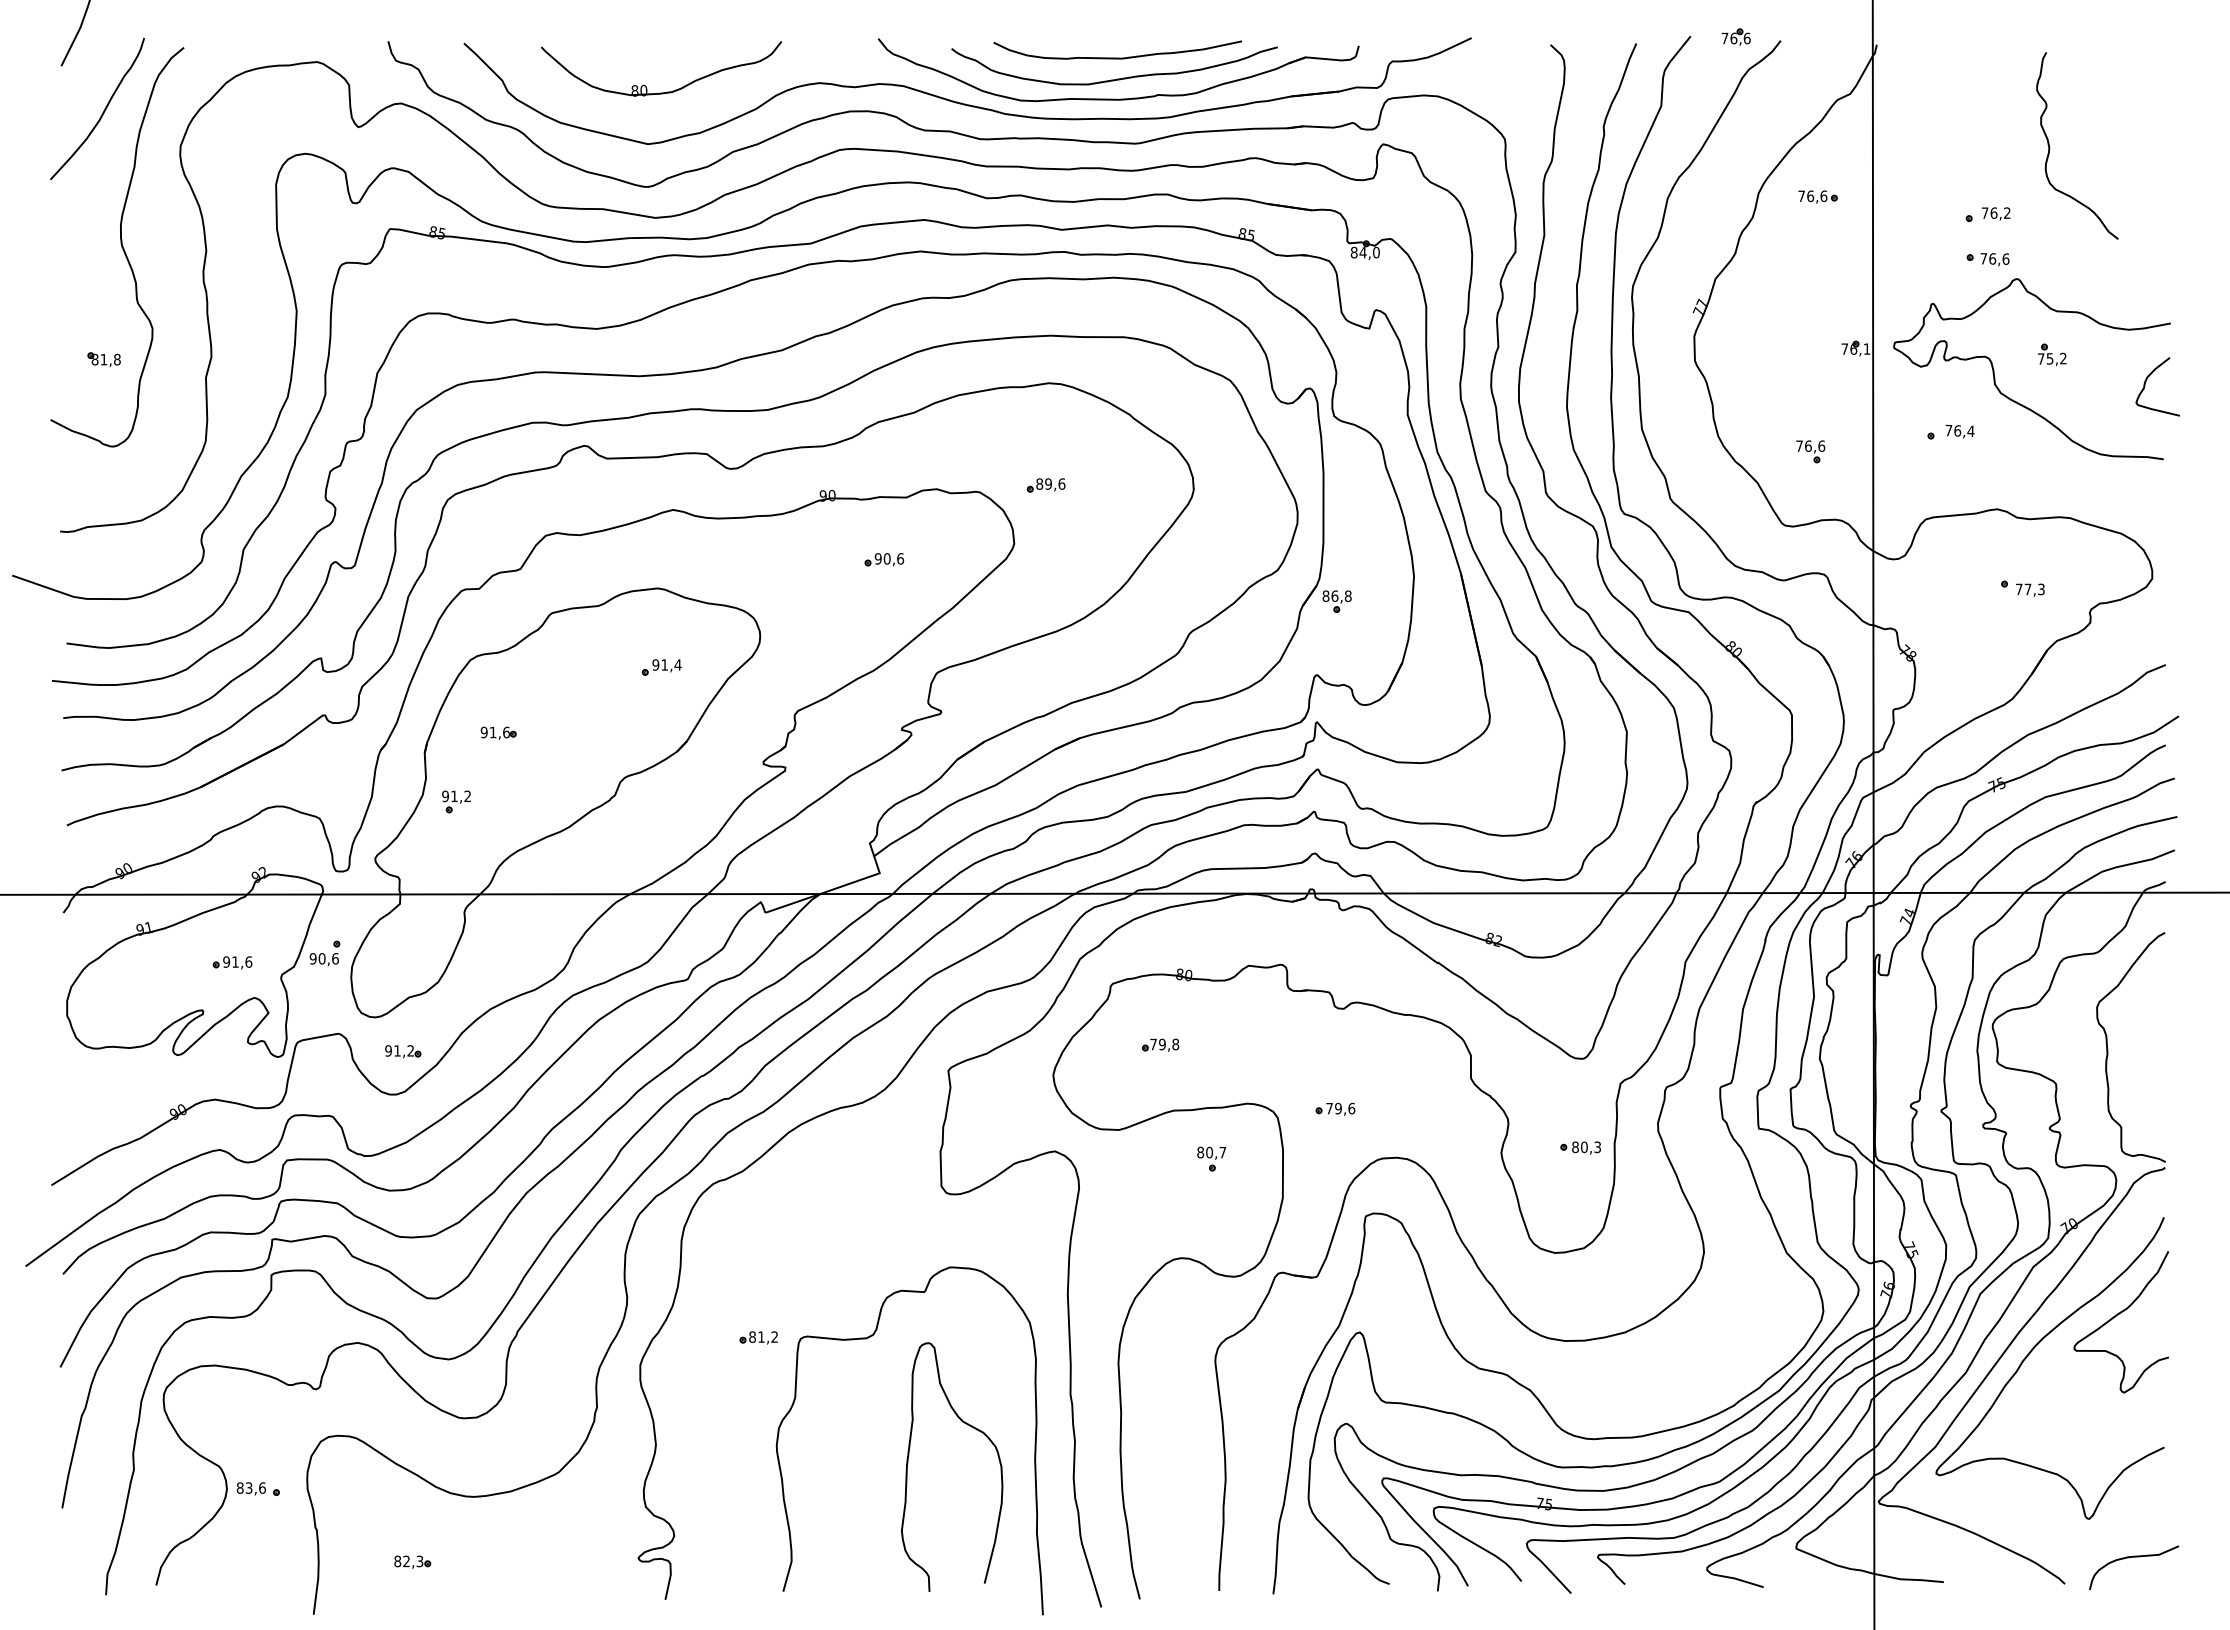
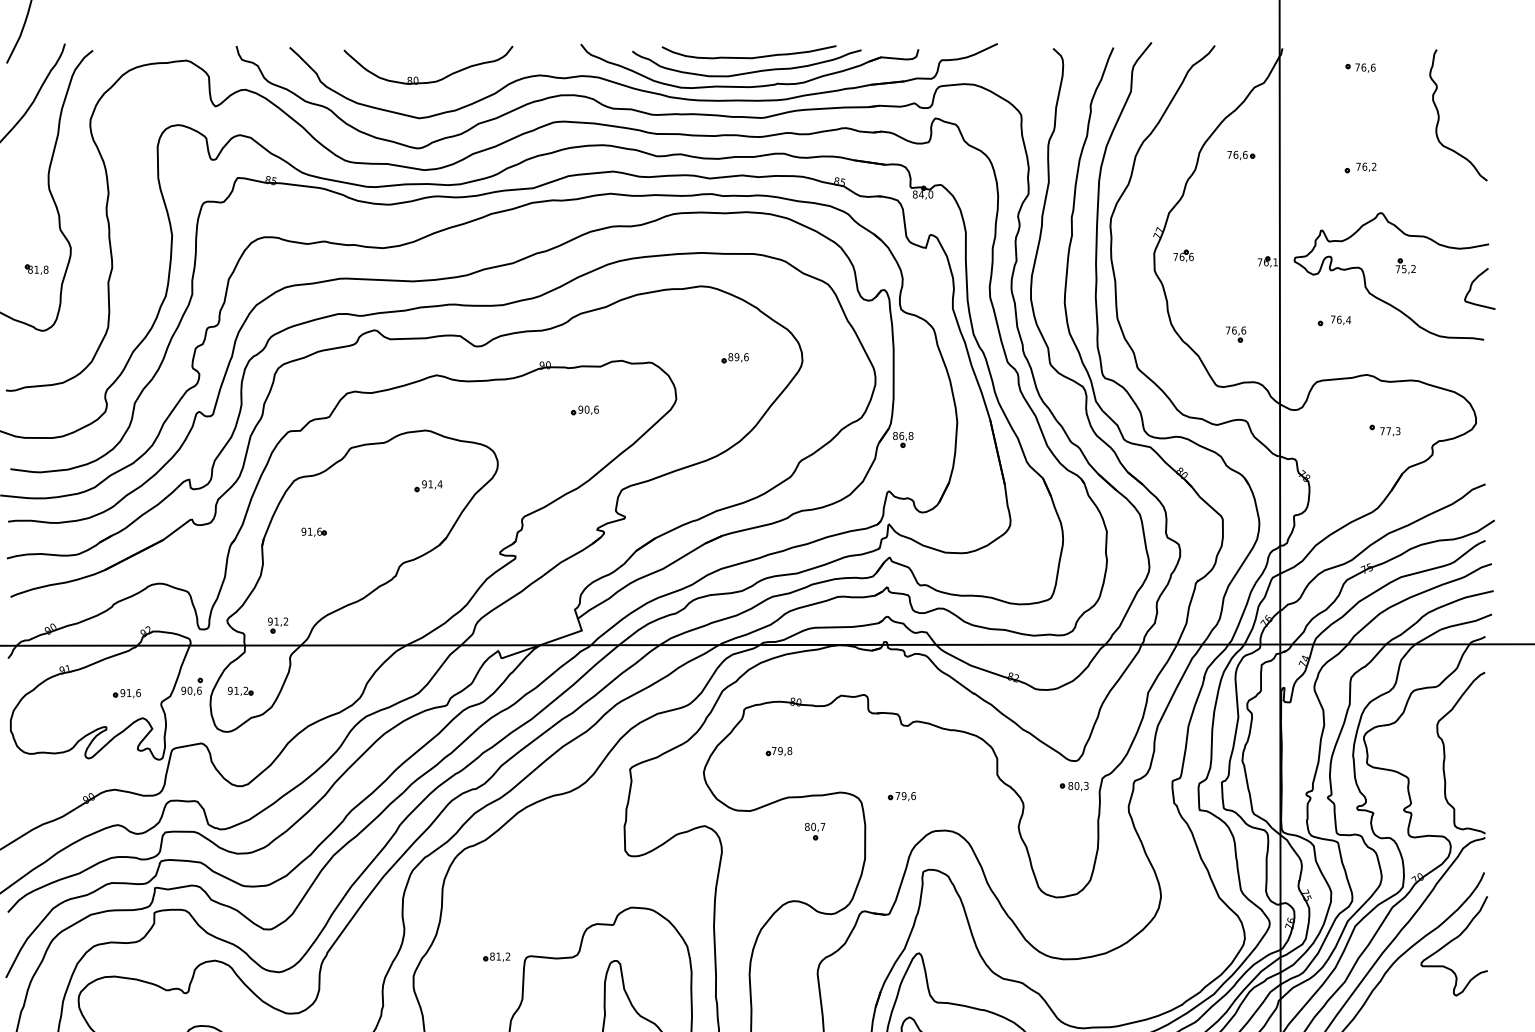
part: (1735, 36) -> (1183, 255), moved
curve: (2050, 147) -> (1439, 116), moved
part: (1987, 259) -> (1360, 67), moved
part: (1045, 485) -> (734, 358), moved
part: (456, 801) -> (278, 625), moved
part: (403, 1051) -> (240, 691), moved
part: (1580, 1147) -> (1074, 786), moved

